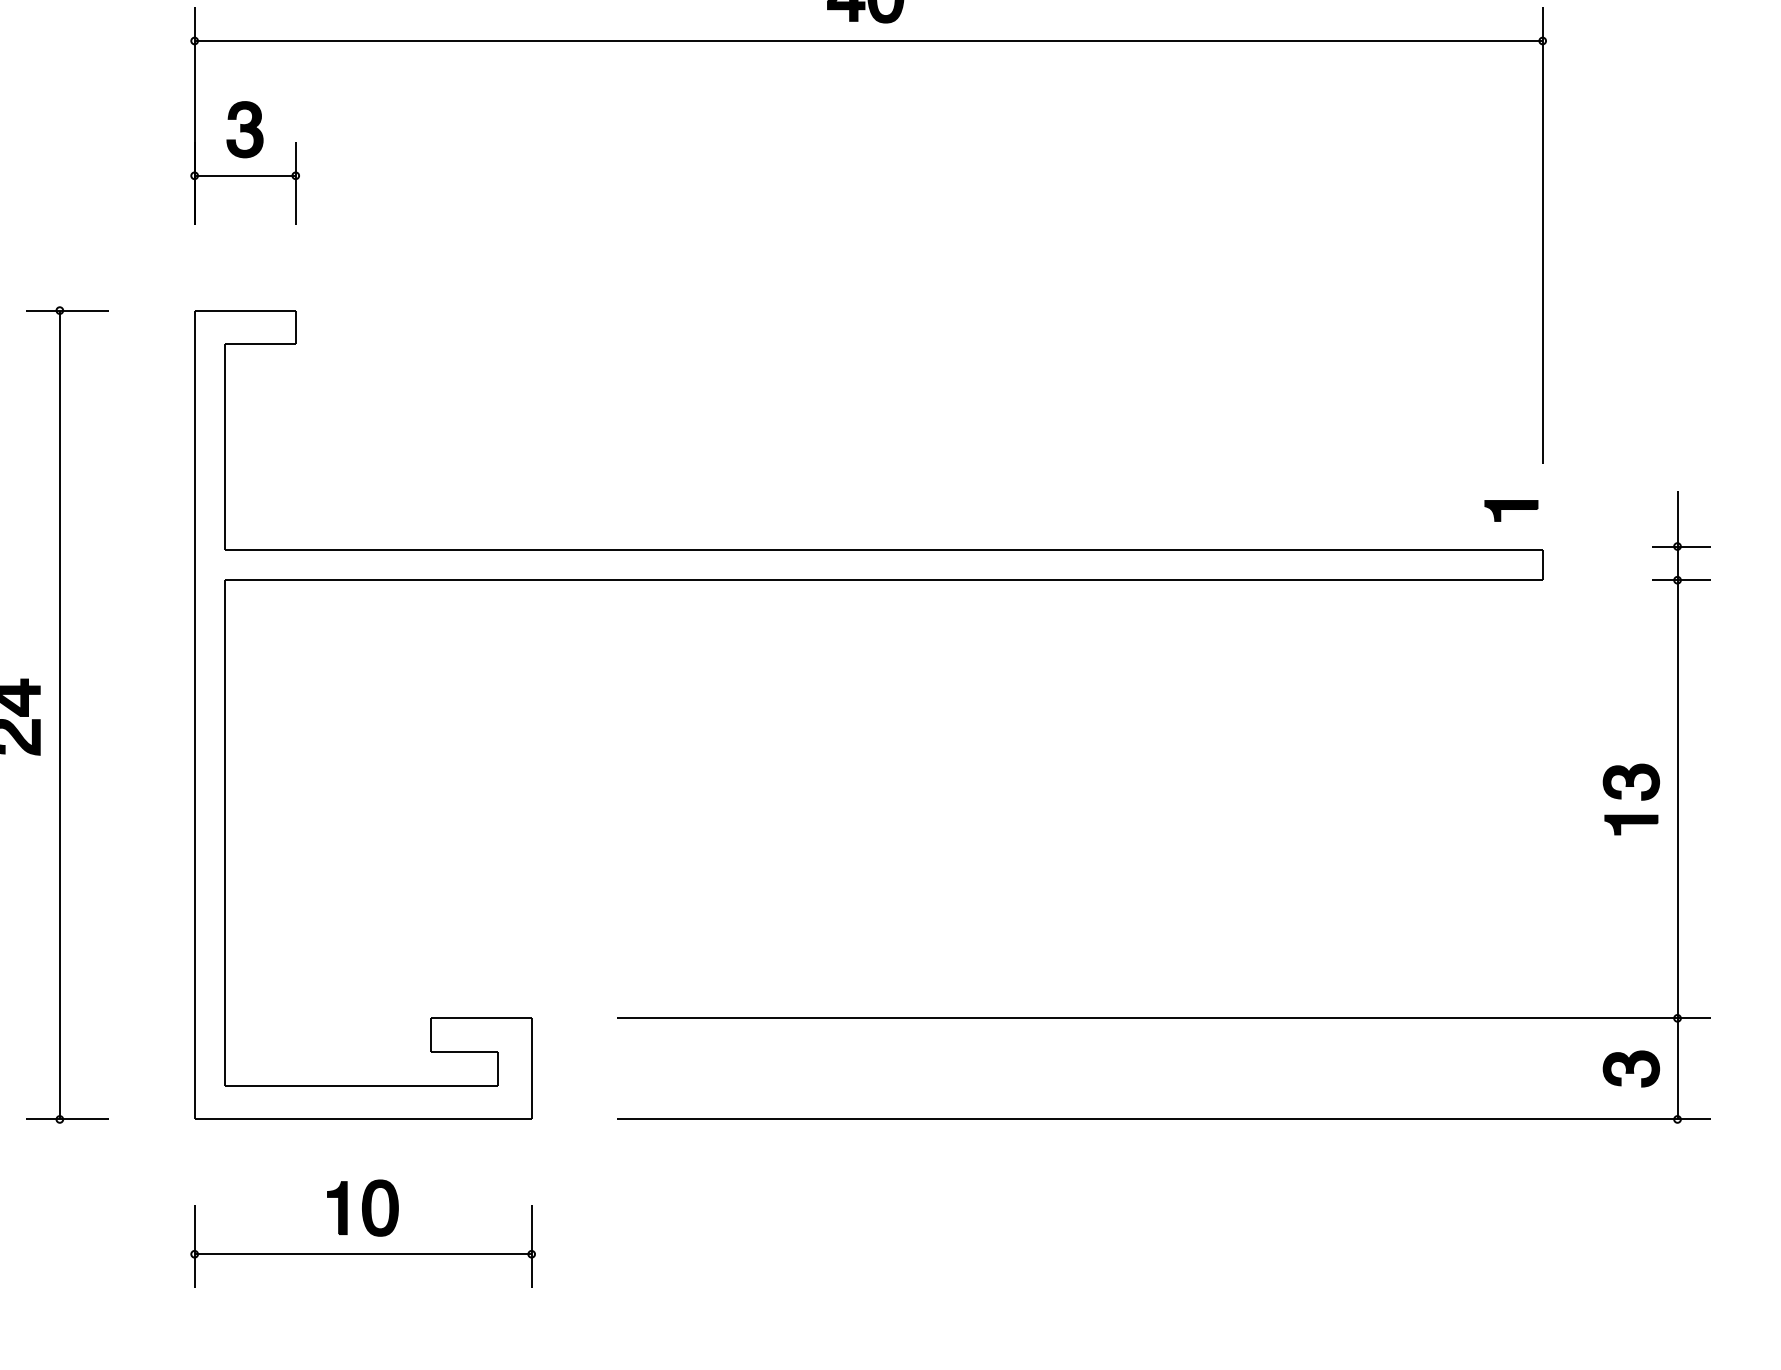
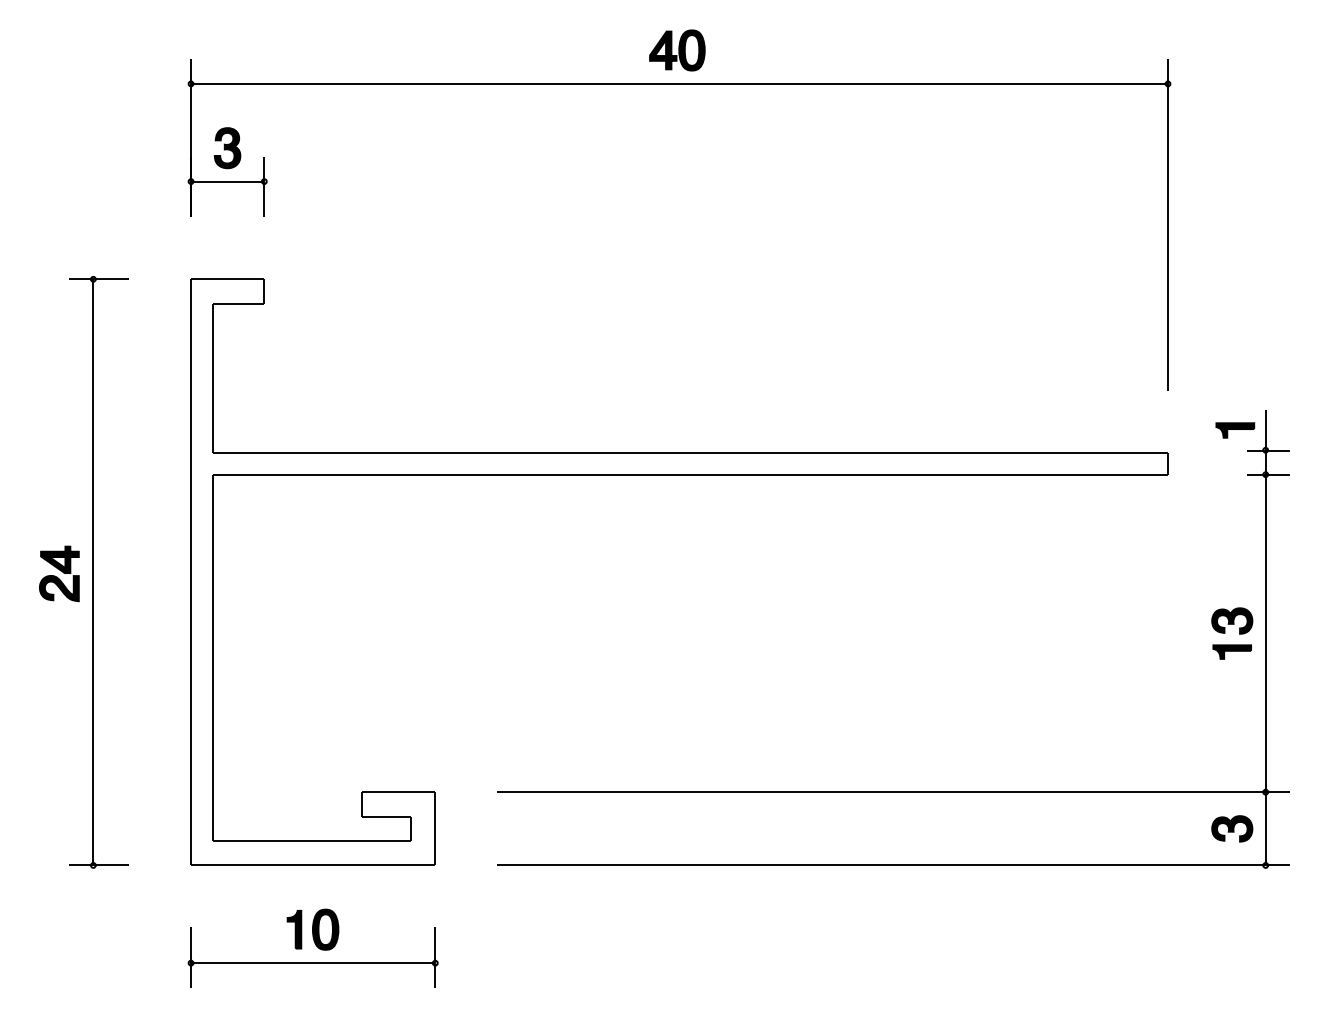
part: (1511, 510) -> (1235, 430), moved

